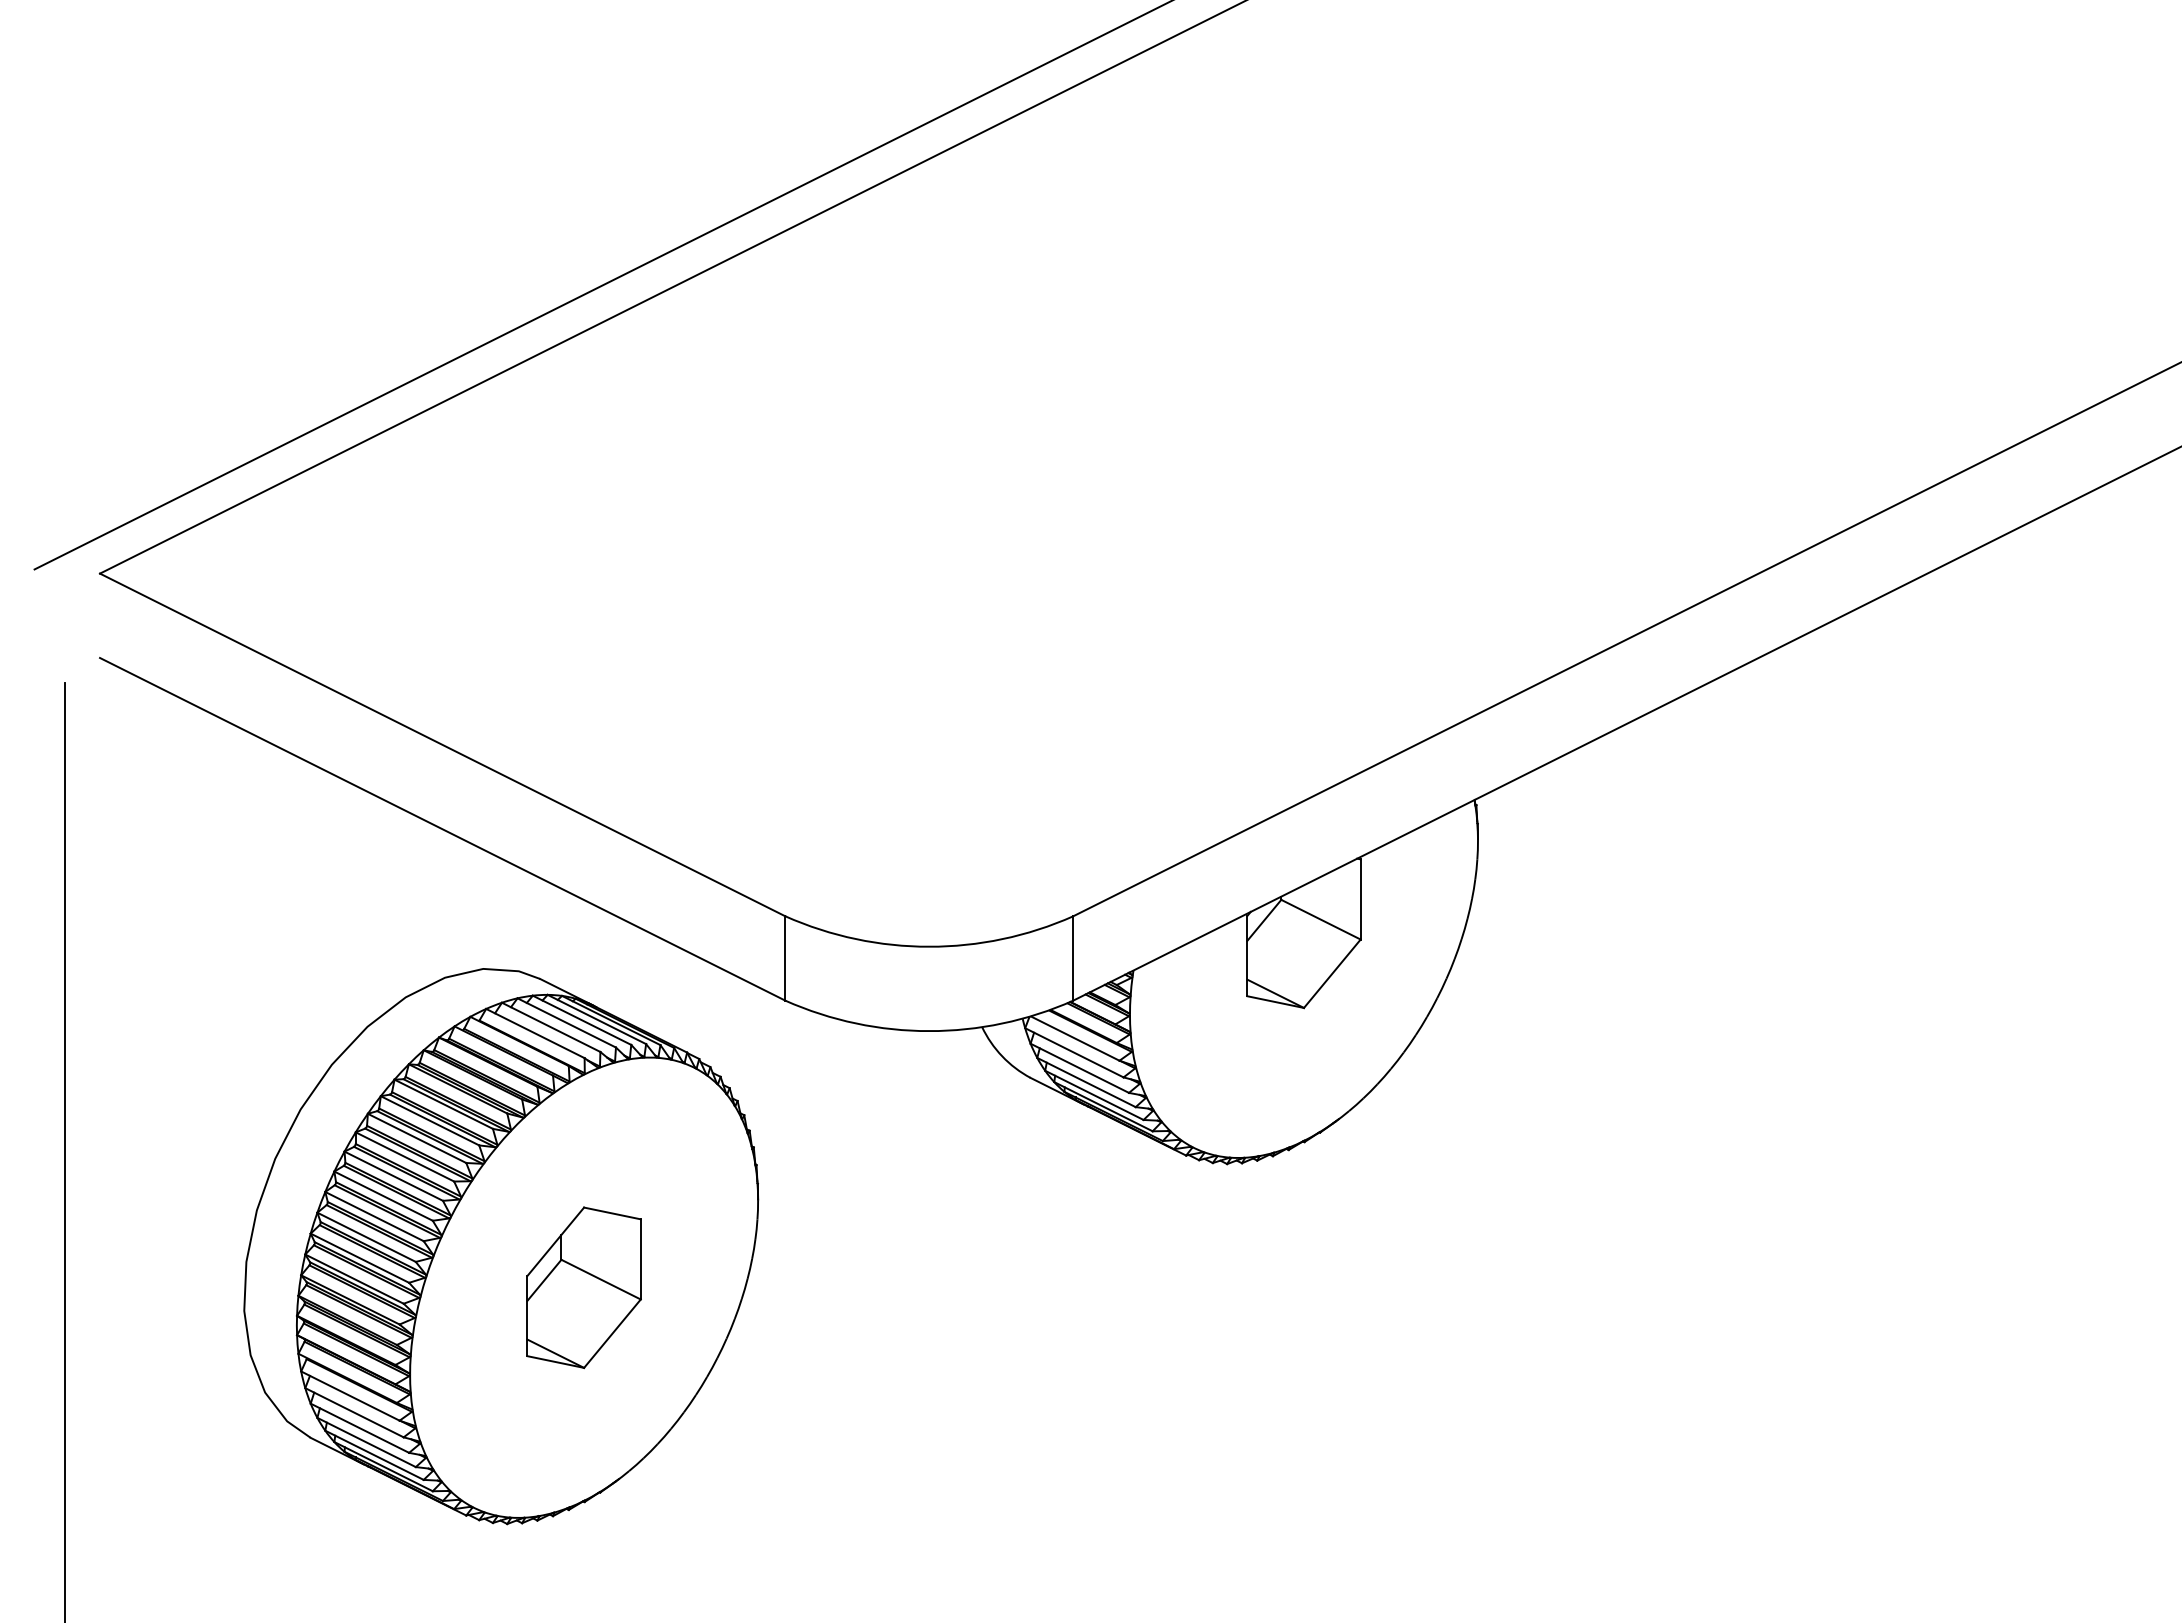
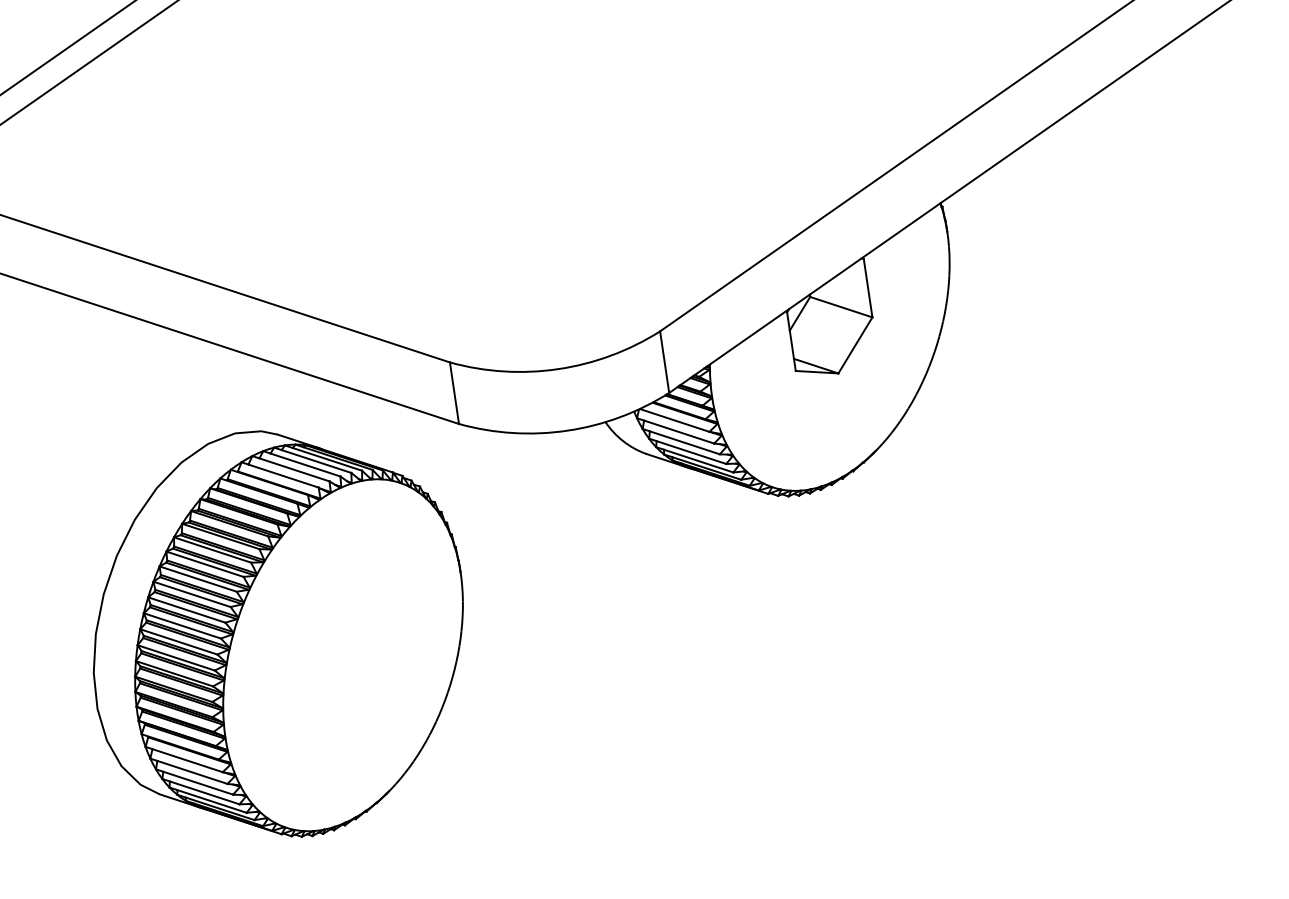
part: (583, 1287) -> (342, 655), removed

